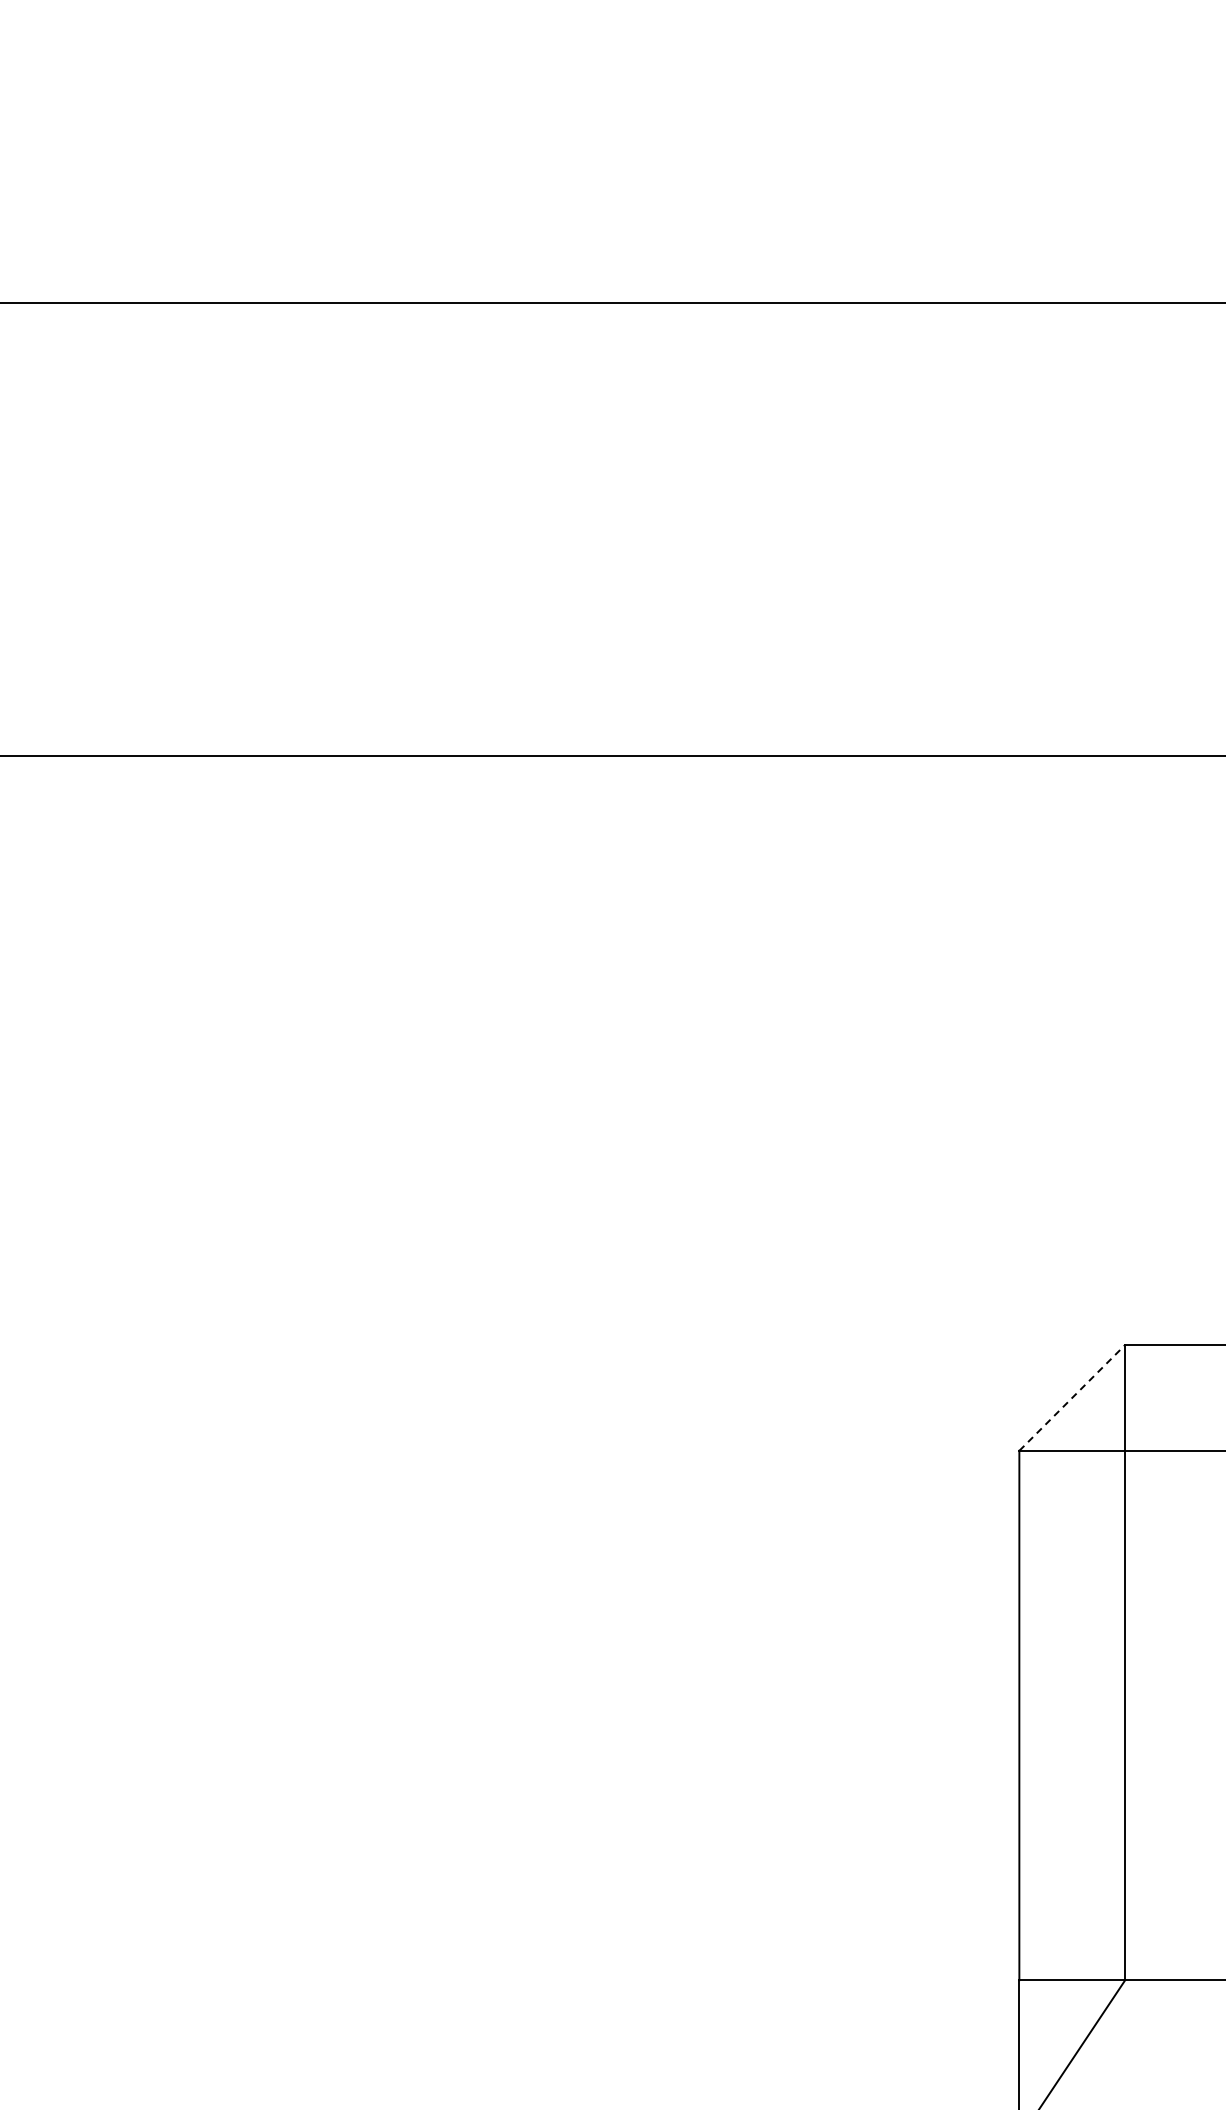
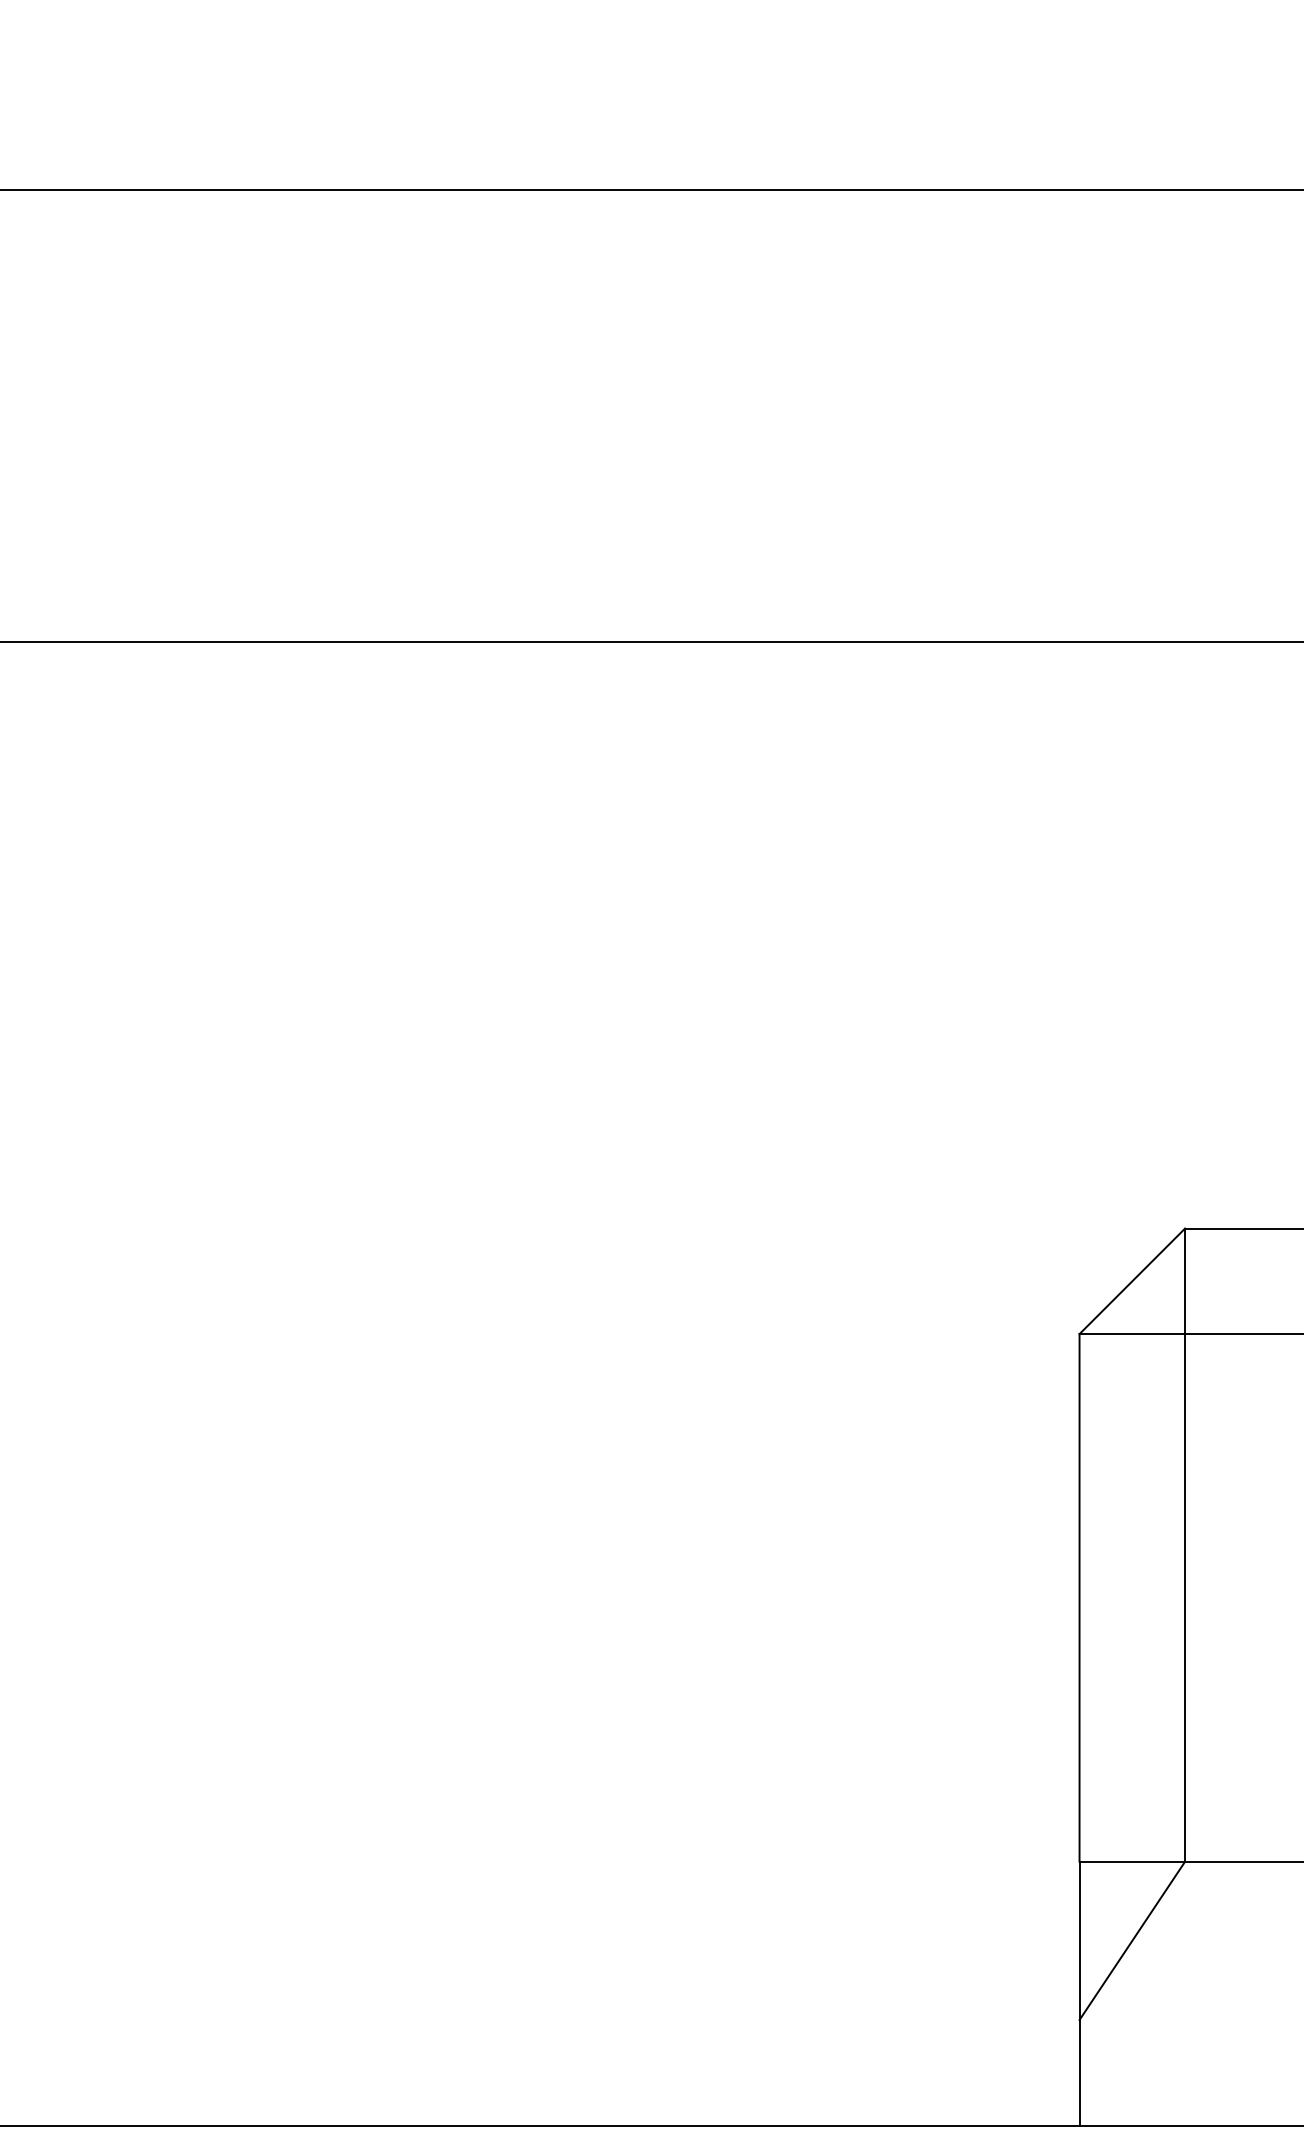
line: (1072, 1398) -> (1132, 1281), dashed -> solid

